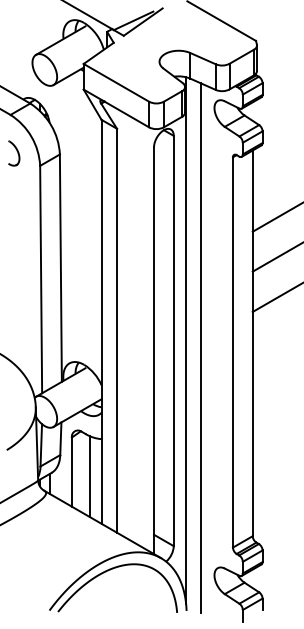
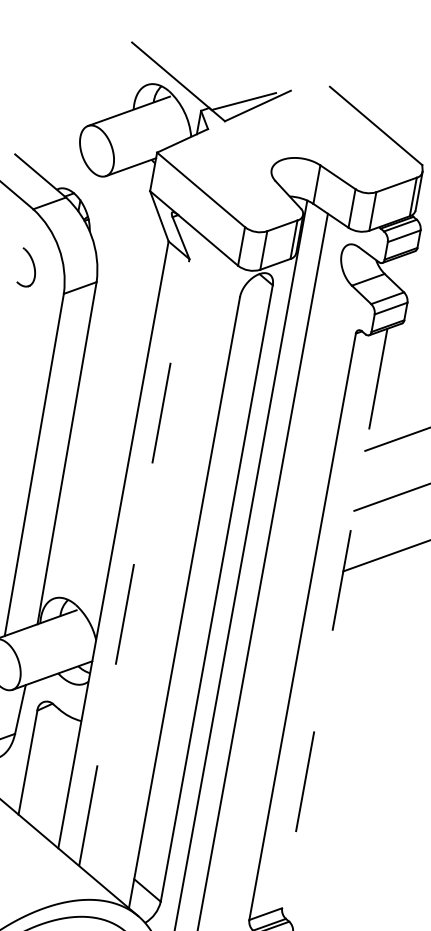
line: (117, 330) -> (135, 562), solid -> dashed
line: (252, 343) -> (334, 618), solid -> dashed
line: (89, 476) -> (53, 774), removed

